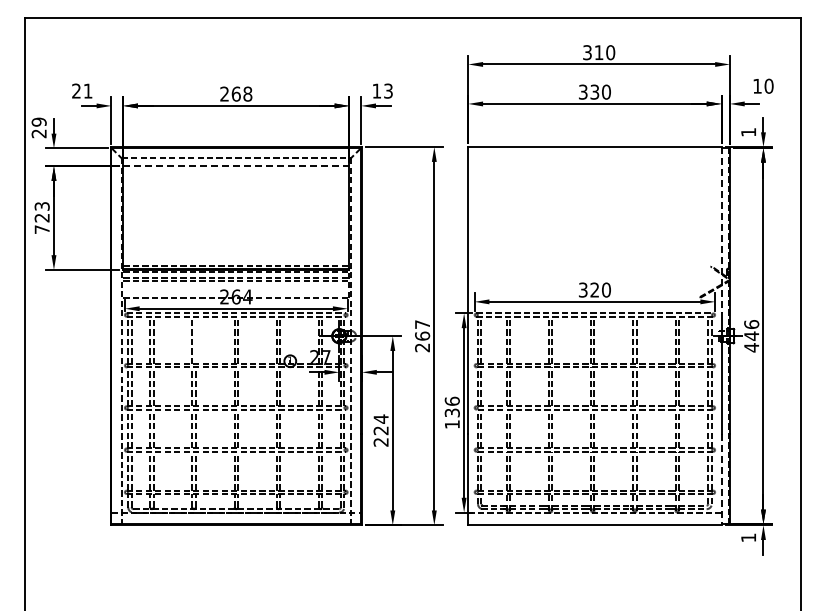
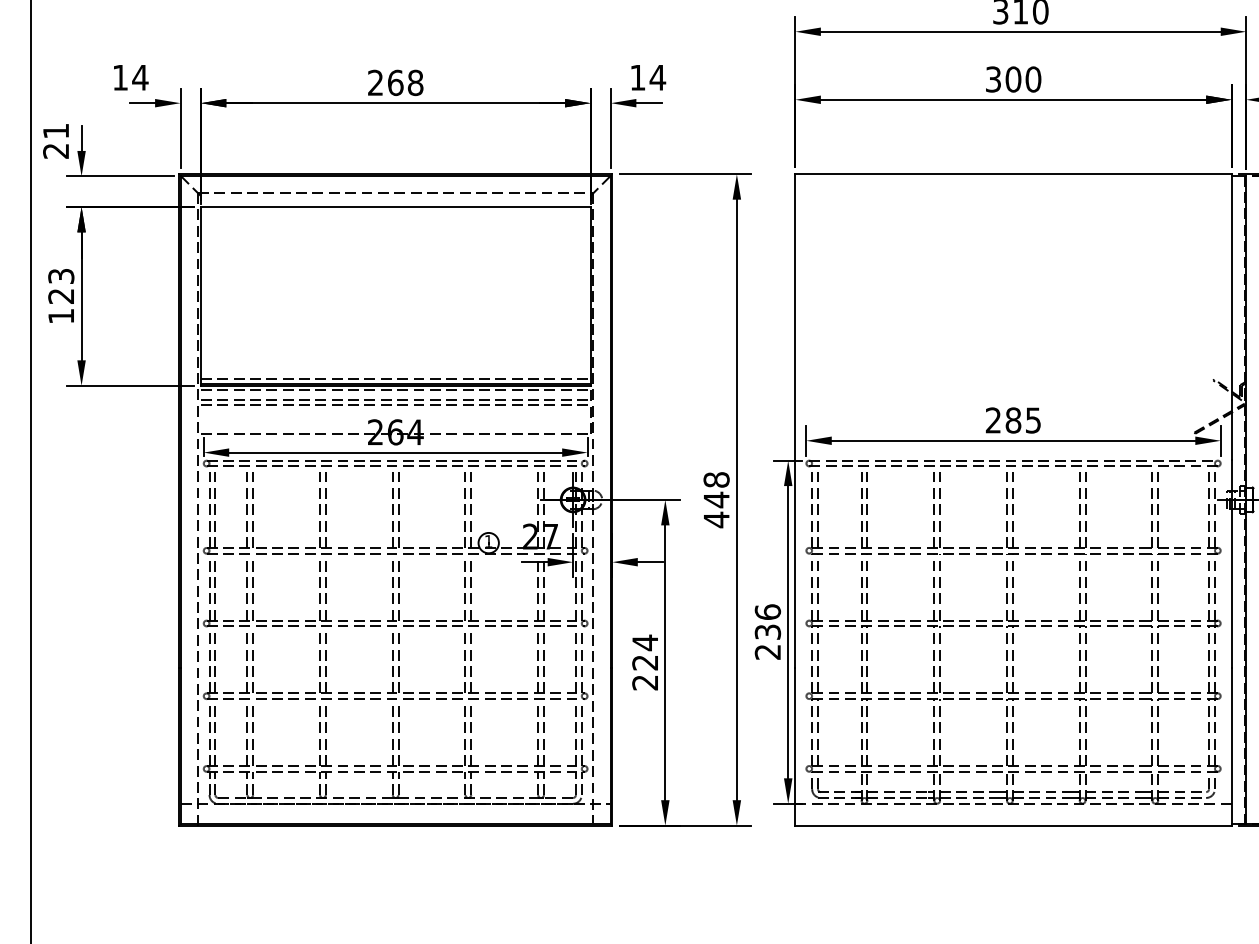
text: (82, 90) -> (130, 76), 21 -> 14
text: (388, 90) -> (657, 76), 13 -> 14
text: (594, 91) -> (1012, 78), 330 -> 300
text: (38, 121) -> (54, 130), 29 -> 21
line: (236, 166) -> (396, 207), dashed -> solid
text: (41, 229) -> (60, 316), 723 -> 123
line: (721, 230) -> (1231, 317), dashed -> solid
text: (594, 289) -> (1012, 419), 320 -> 285
text: (422, 336) -> (716, 500), 267 -> 448
line: (195, 340) -> (325, 507), added
text: (451, 424) -> (766, 652), 136 -> 236
line: (721, 479) -> (1231, 746), dashed -> solid

